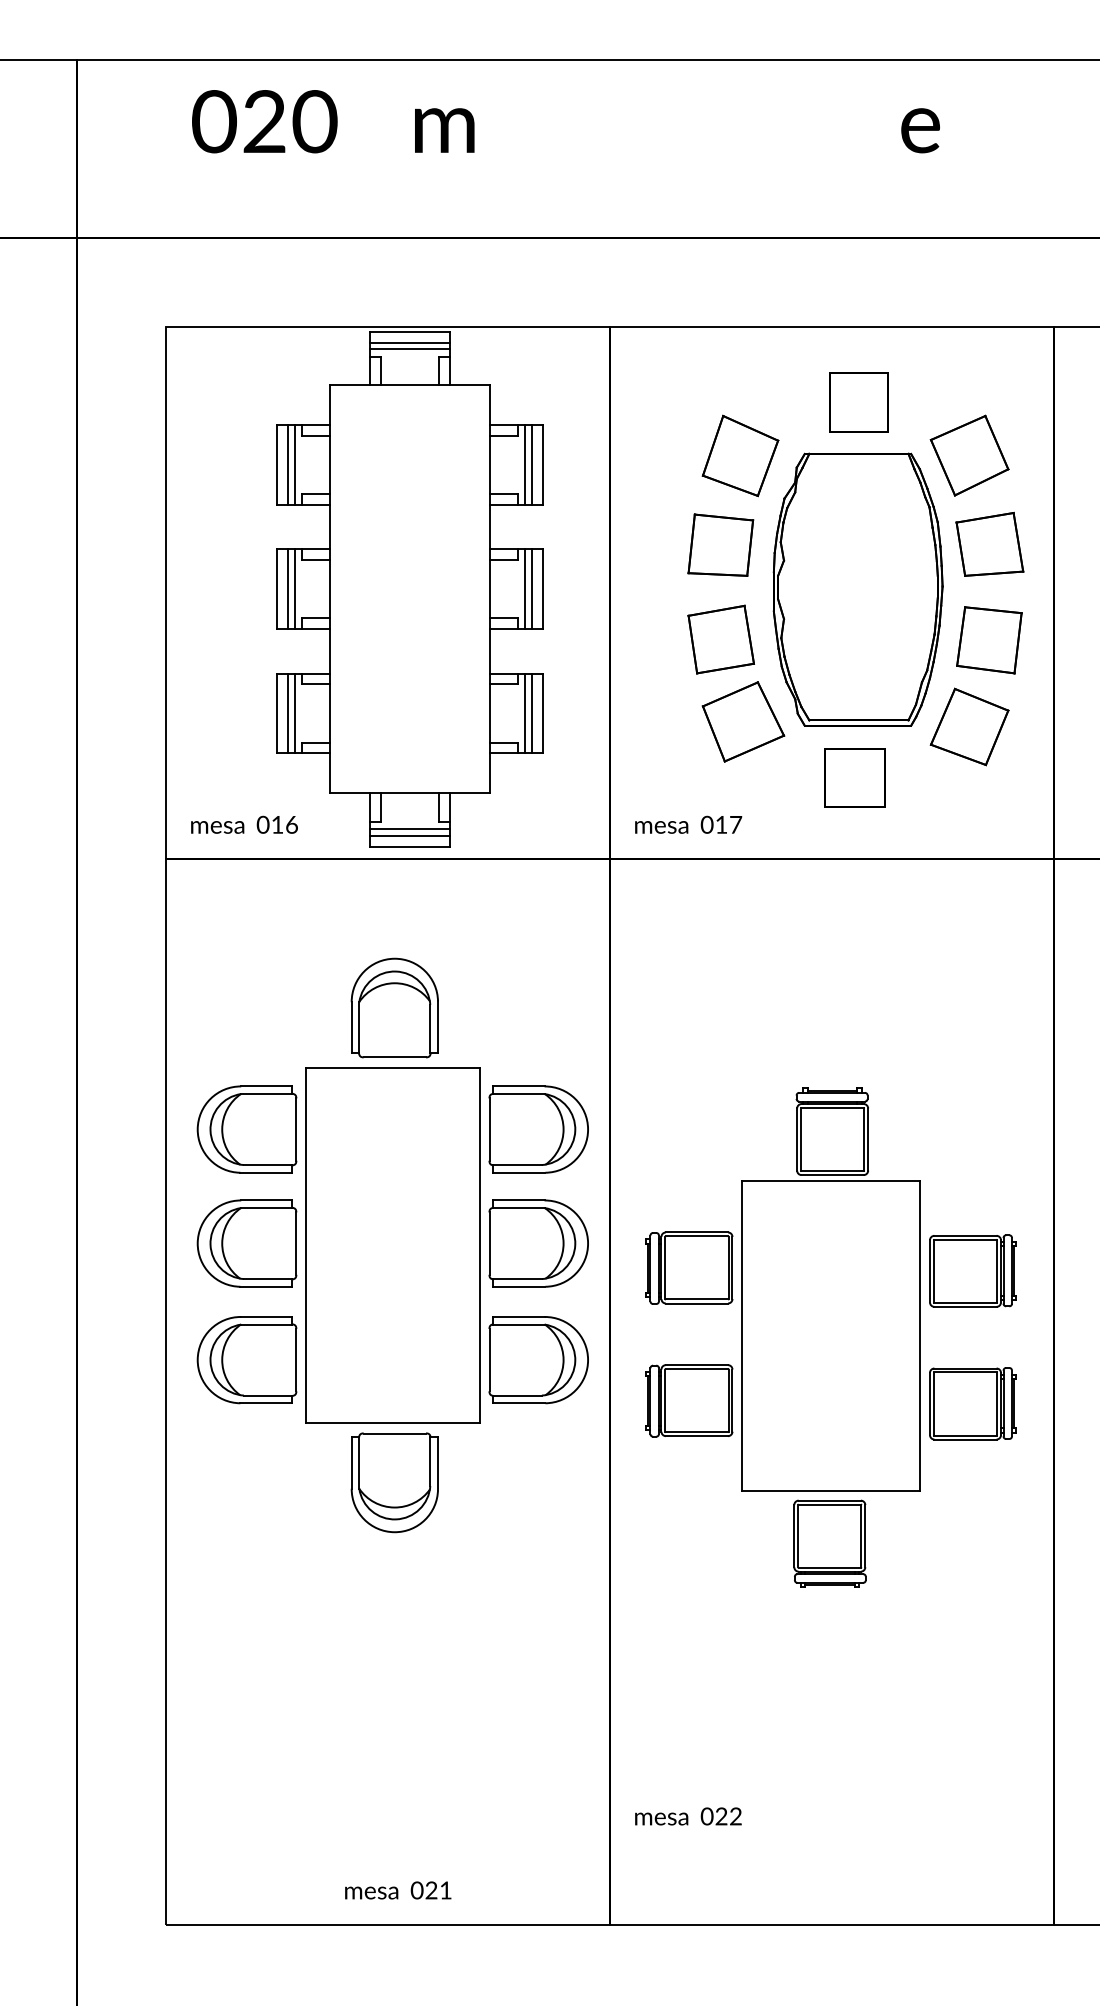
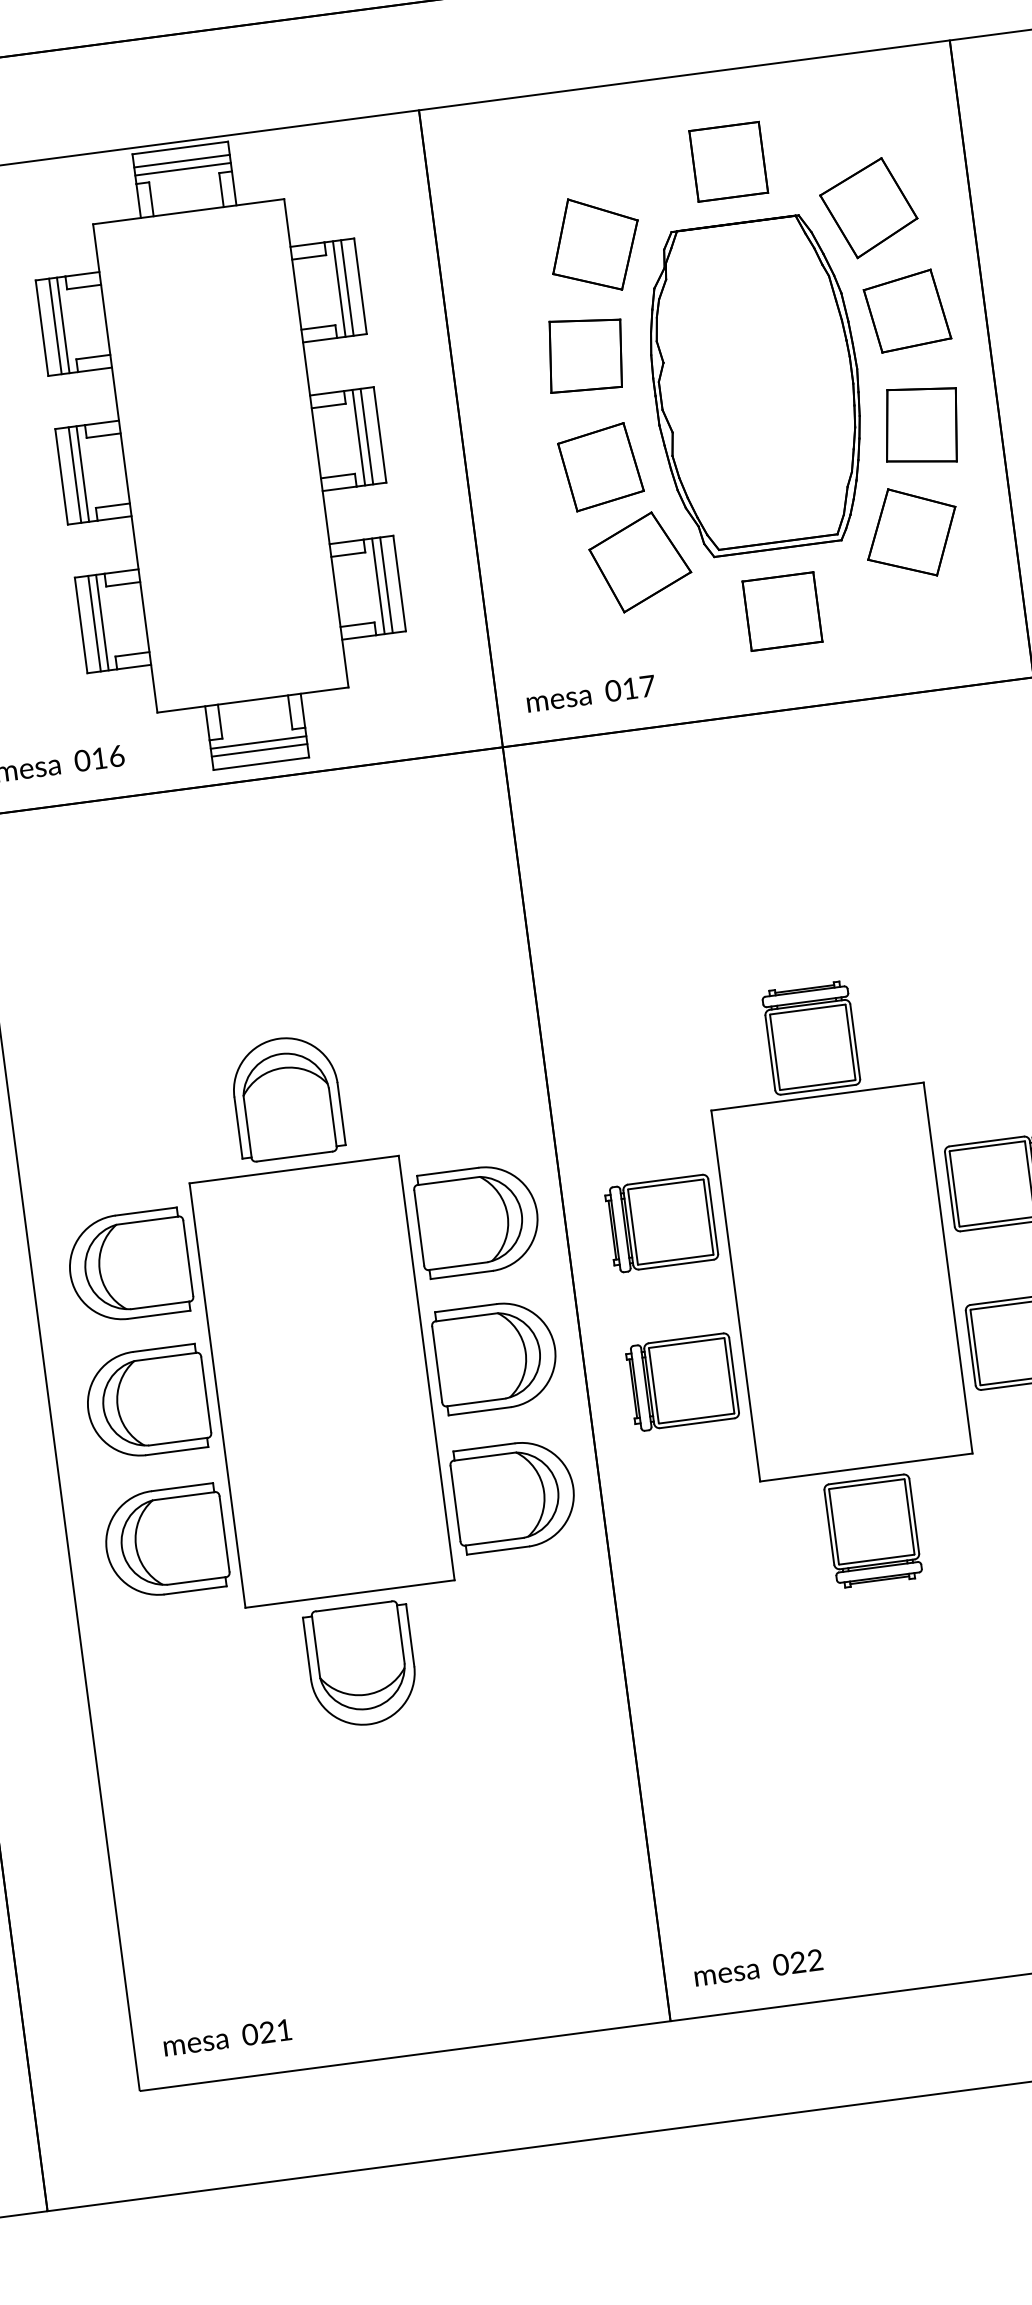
part: (392, 1245) -> (321, 1381), moved
text: (688, 1816) -> (758, 1967), moved
text: (398, 1890) -> (227, 2037), moved

